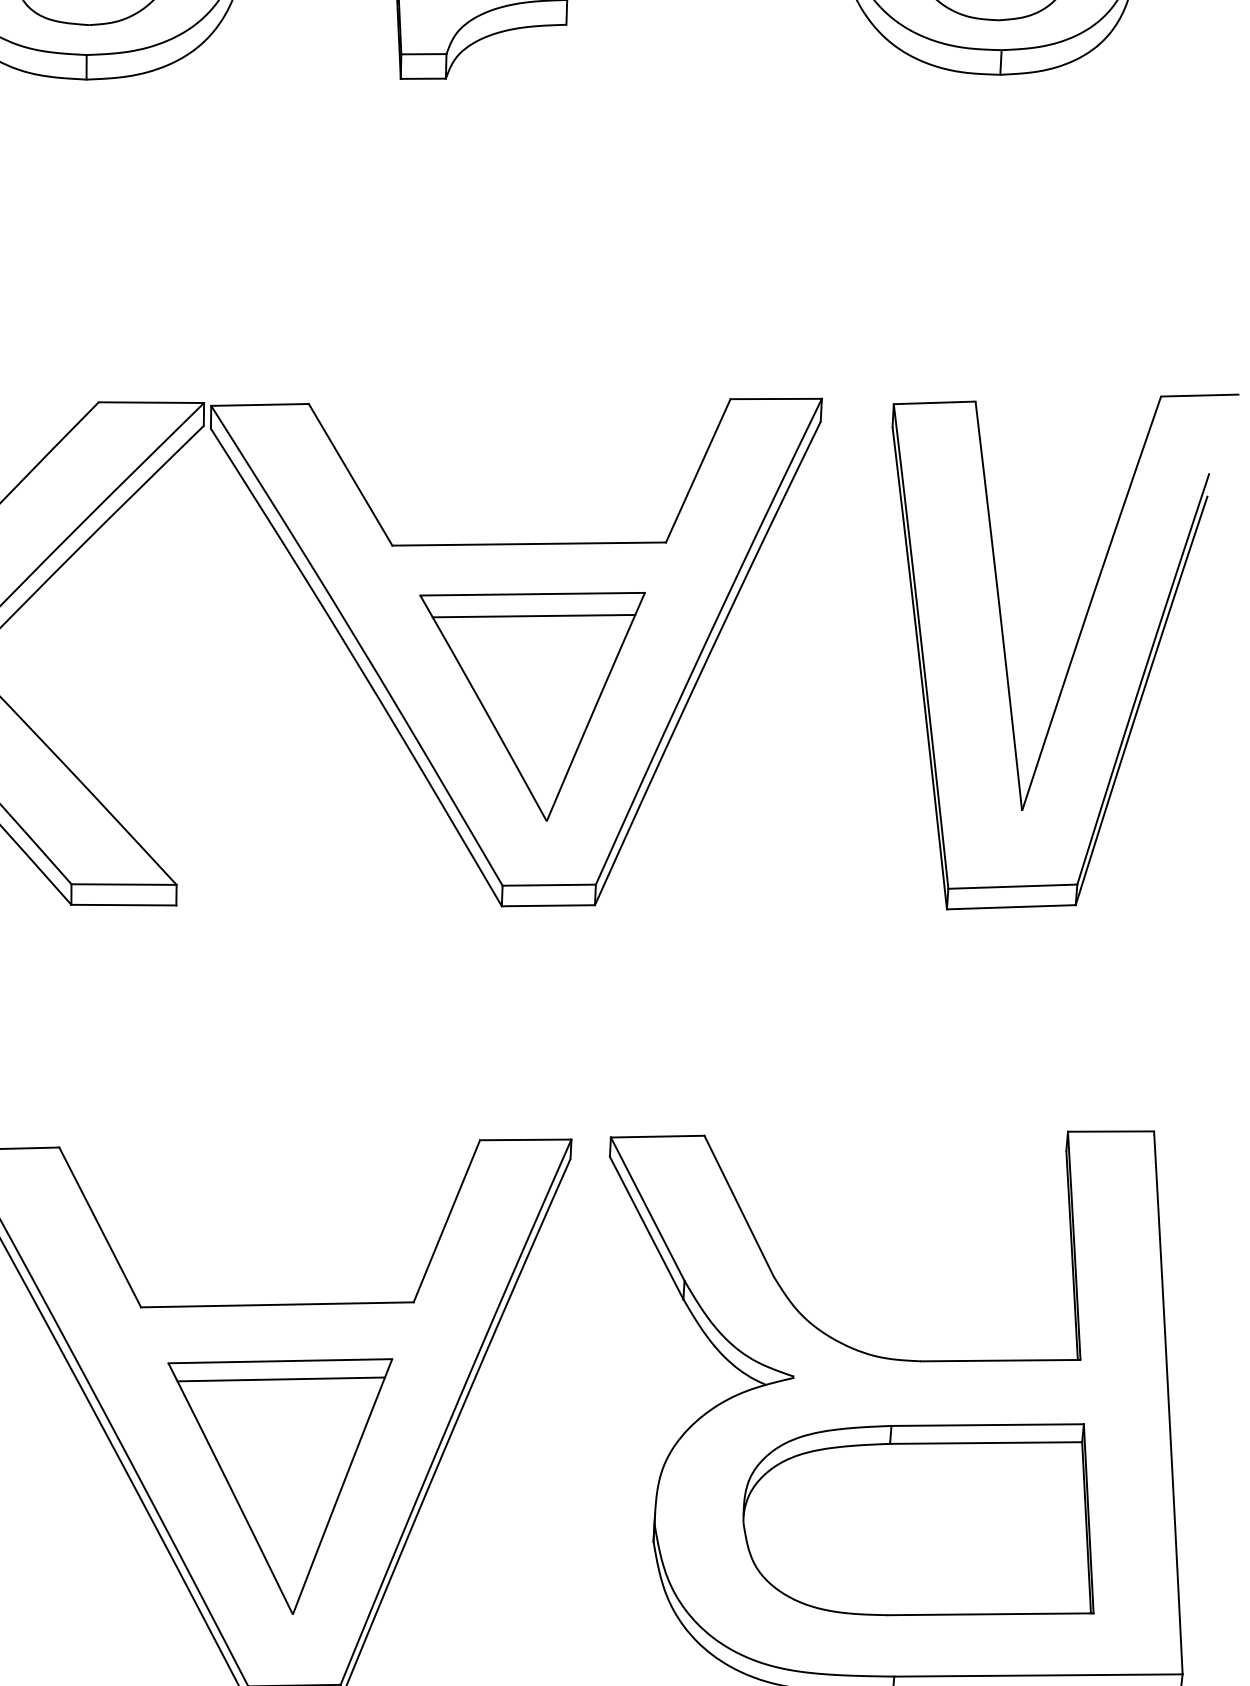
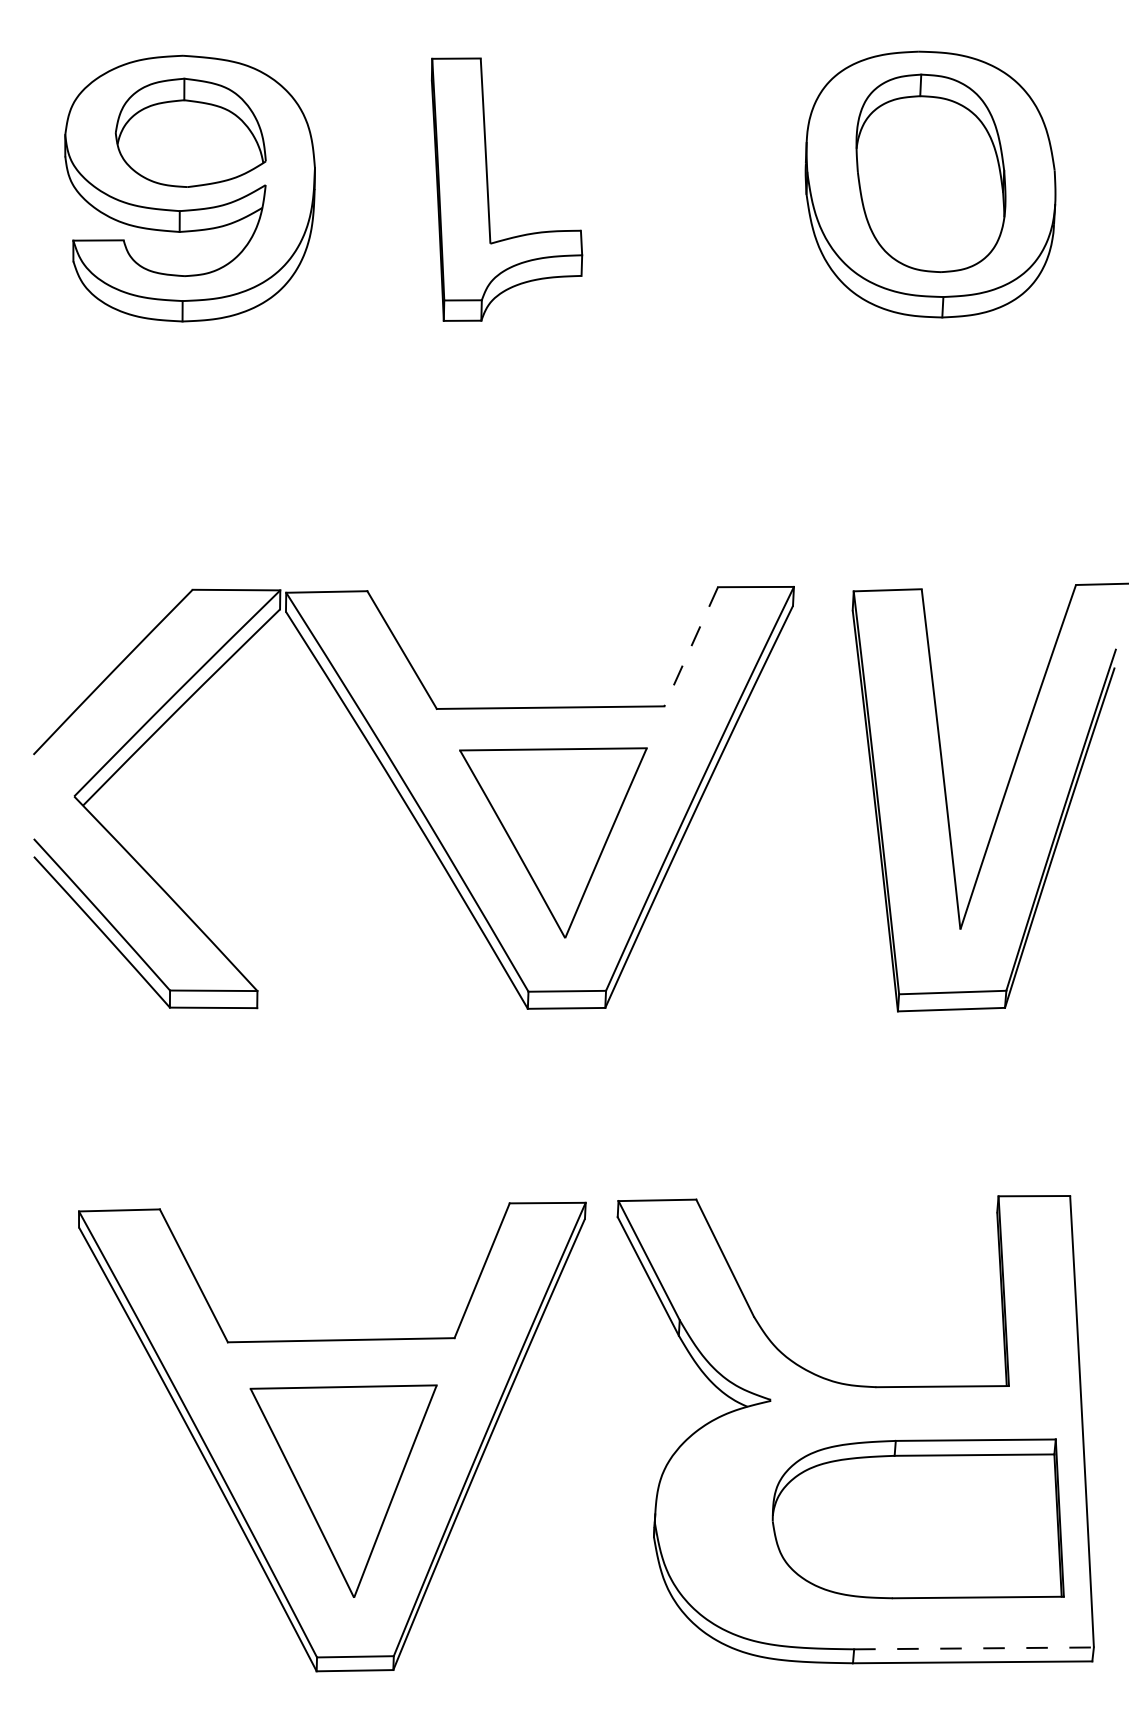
line: (697, 471) -> (690, 647), solid -> dashed
line: (533, 616) -> (554, 767), removed
line: (281, 1378) -> (344, 1401), removed
part: (917, 1519) -> (917, 1518), moved
line: (1039, 1675) -> (974, 1648), solid -> dashed

